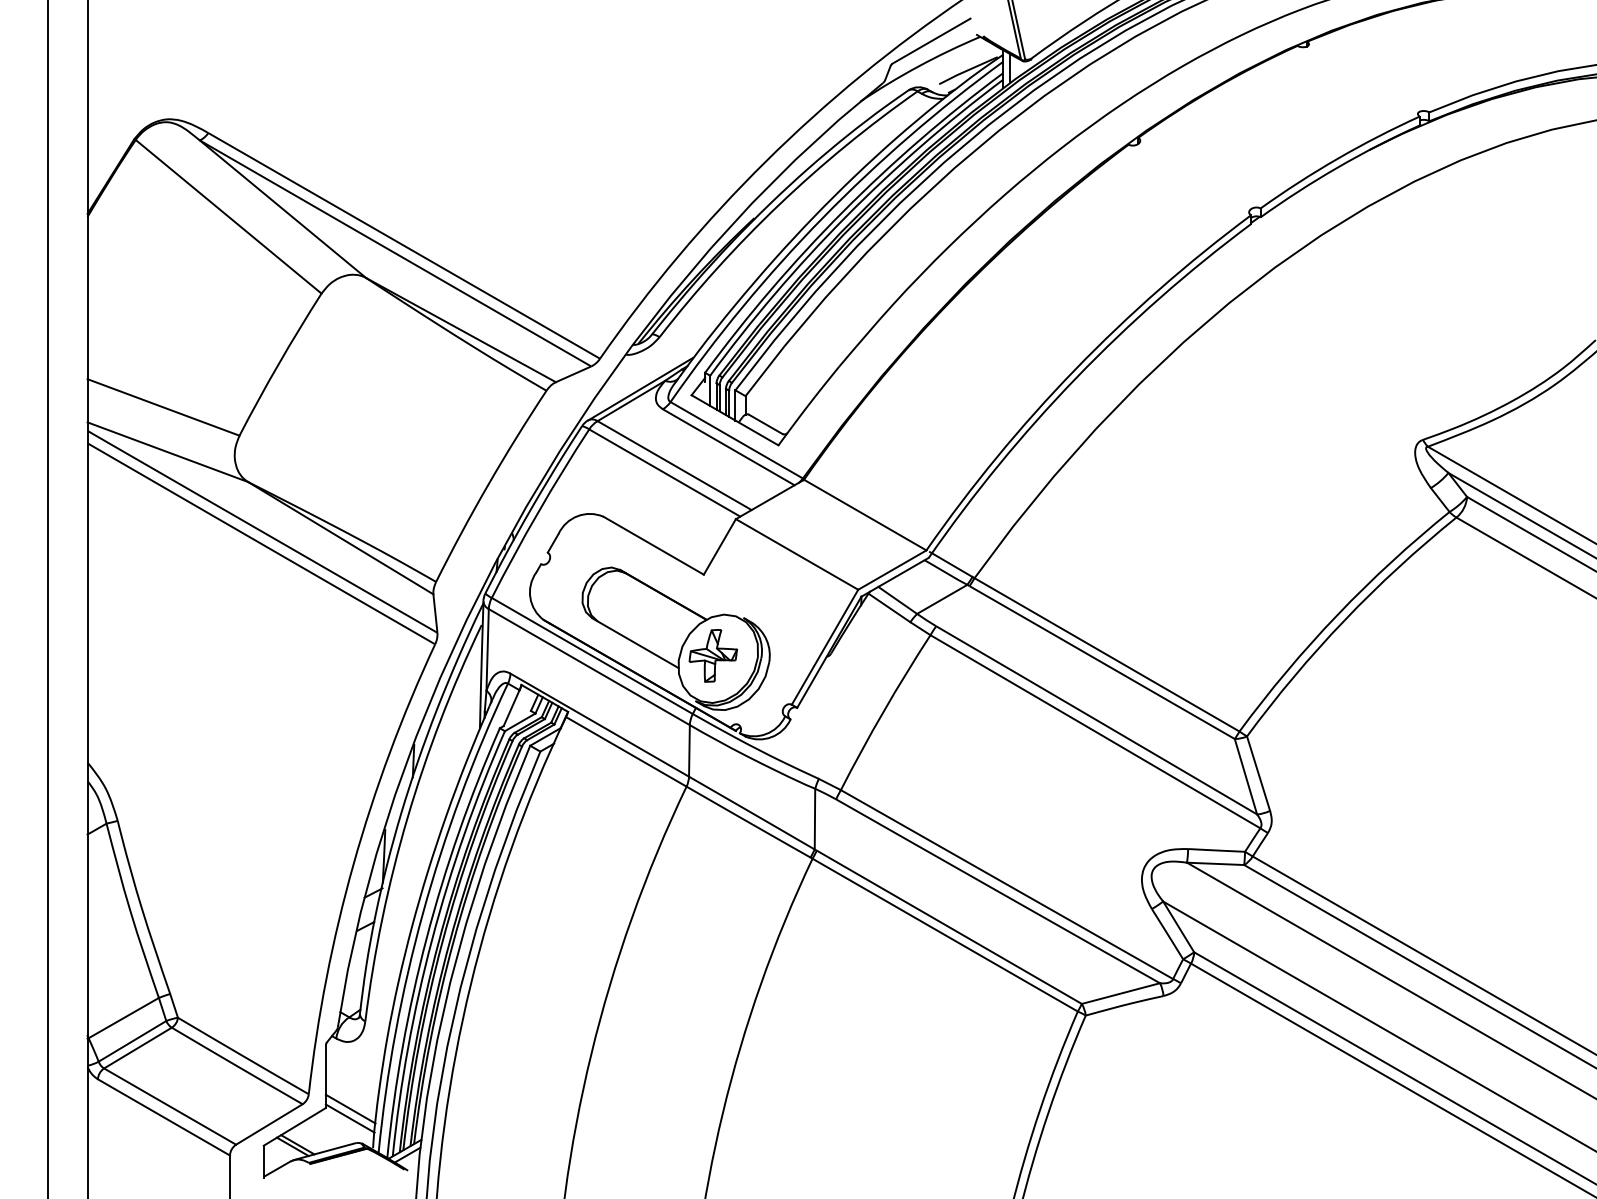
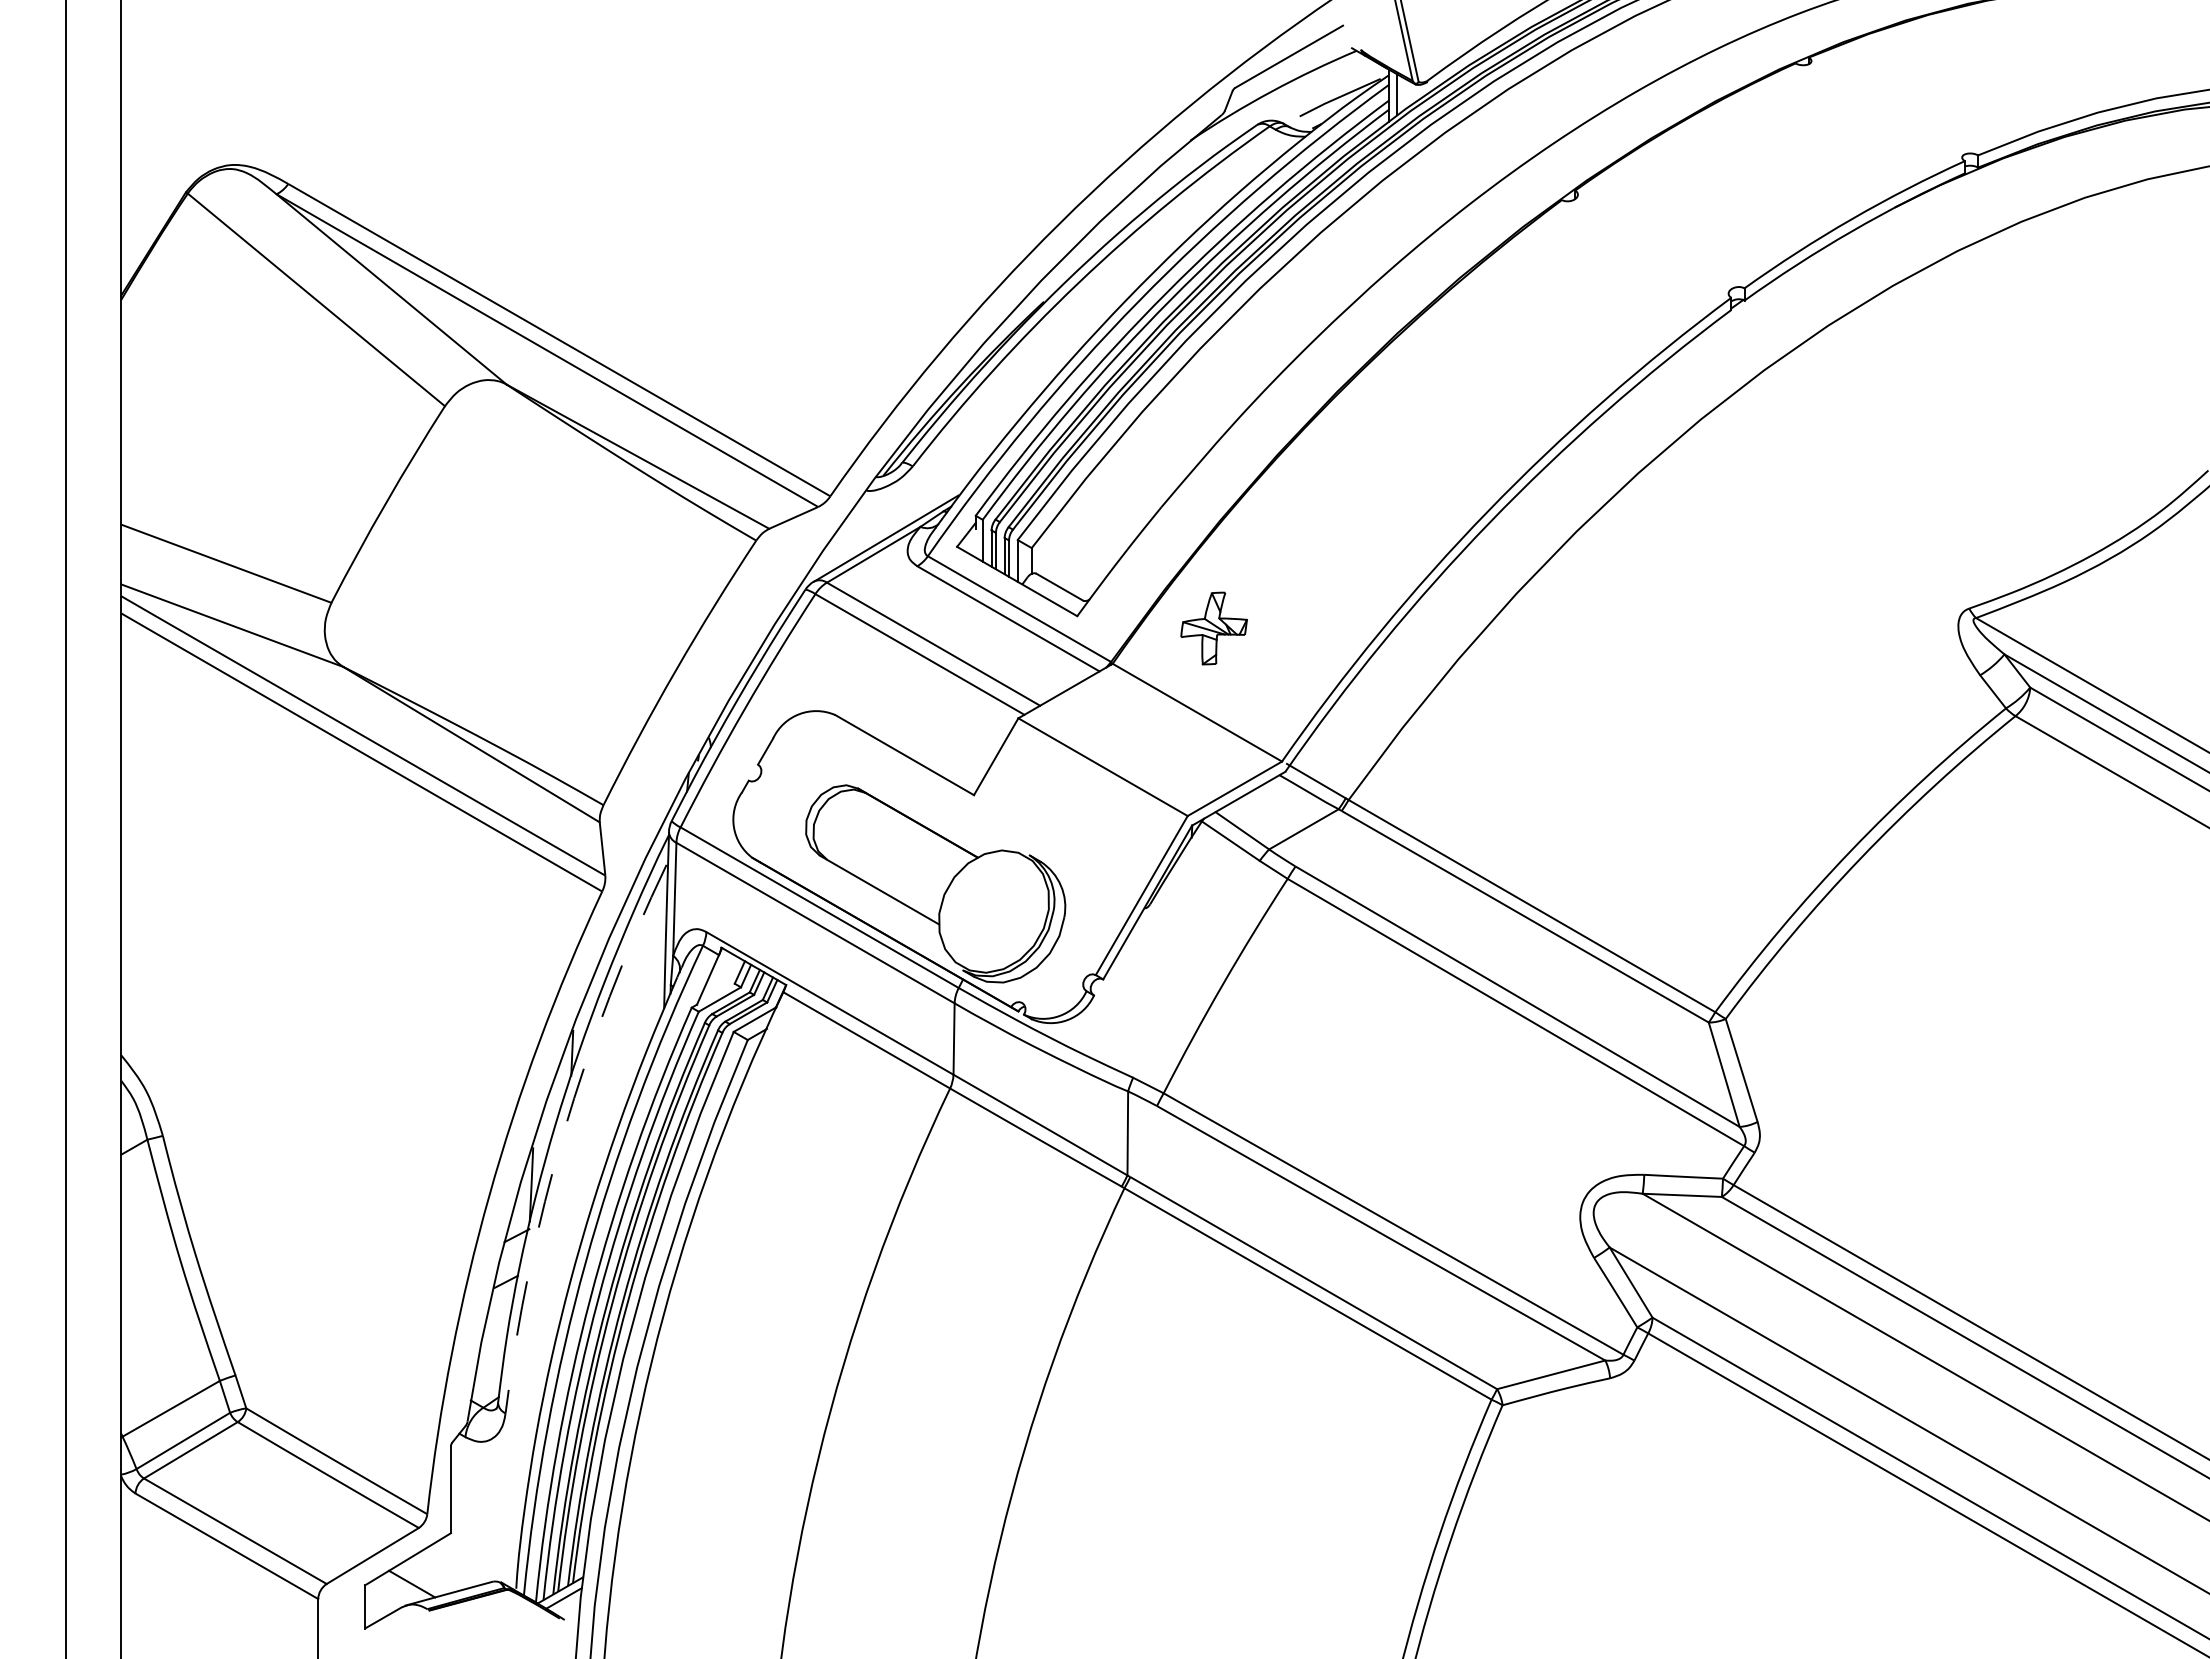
part: (712, 655) -> (1213, 628), moved
arc: (407, 818) -> (563, 1132), solid -> dashed
line: (350, 1108) -> (484, 1534), removed
line: (350, 1118) -> (484, 1547), removed
line: (293, 1146) -> (405, 1586), removed

